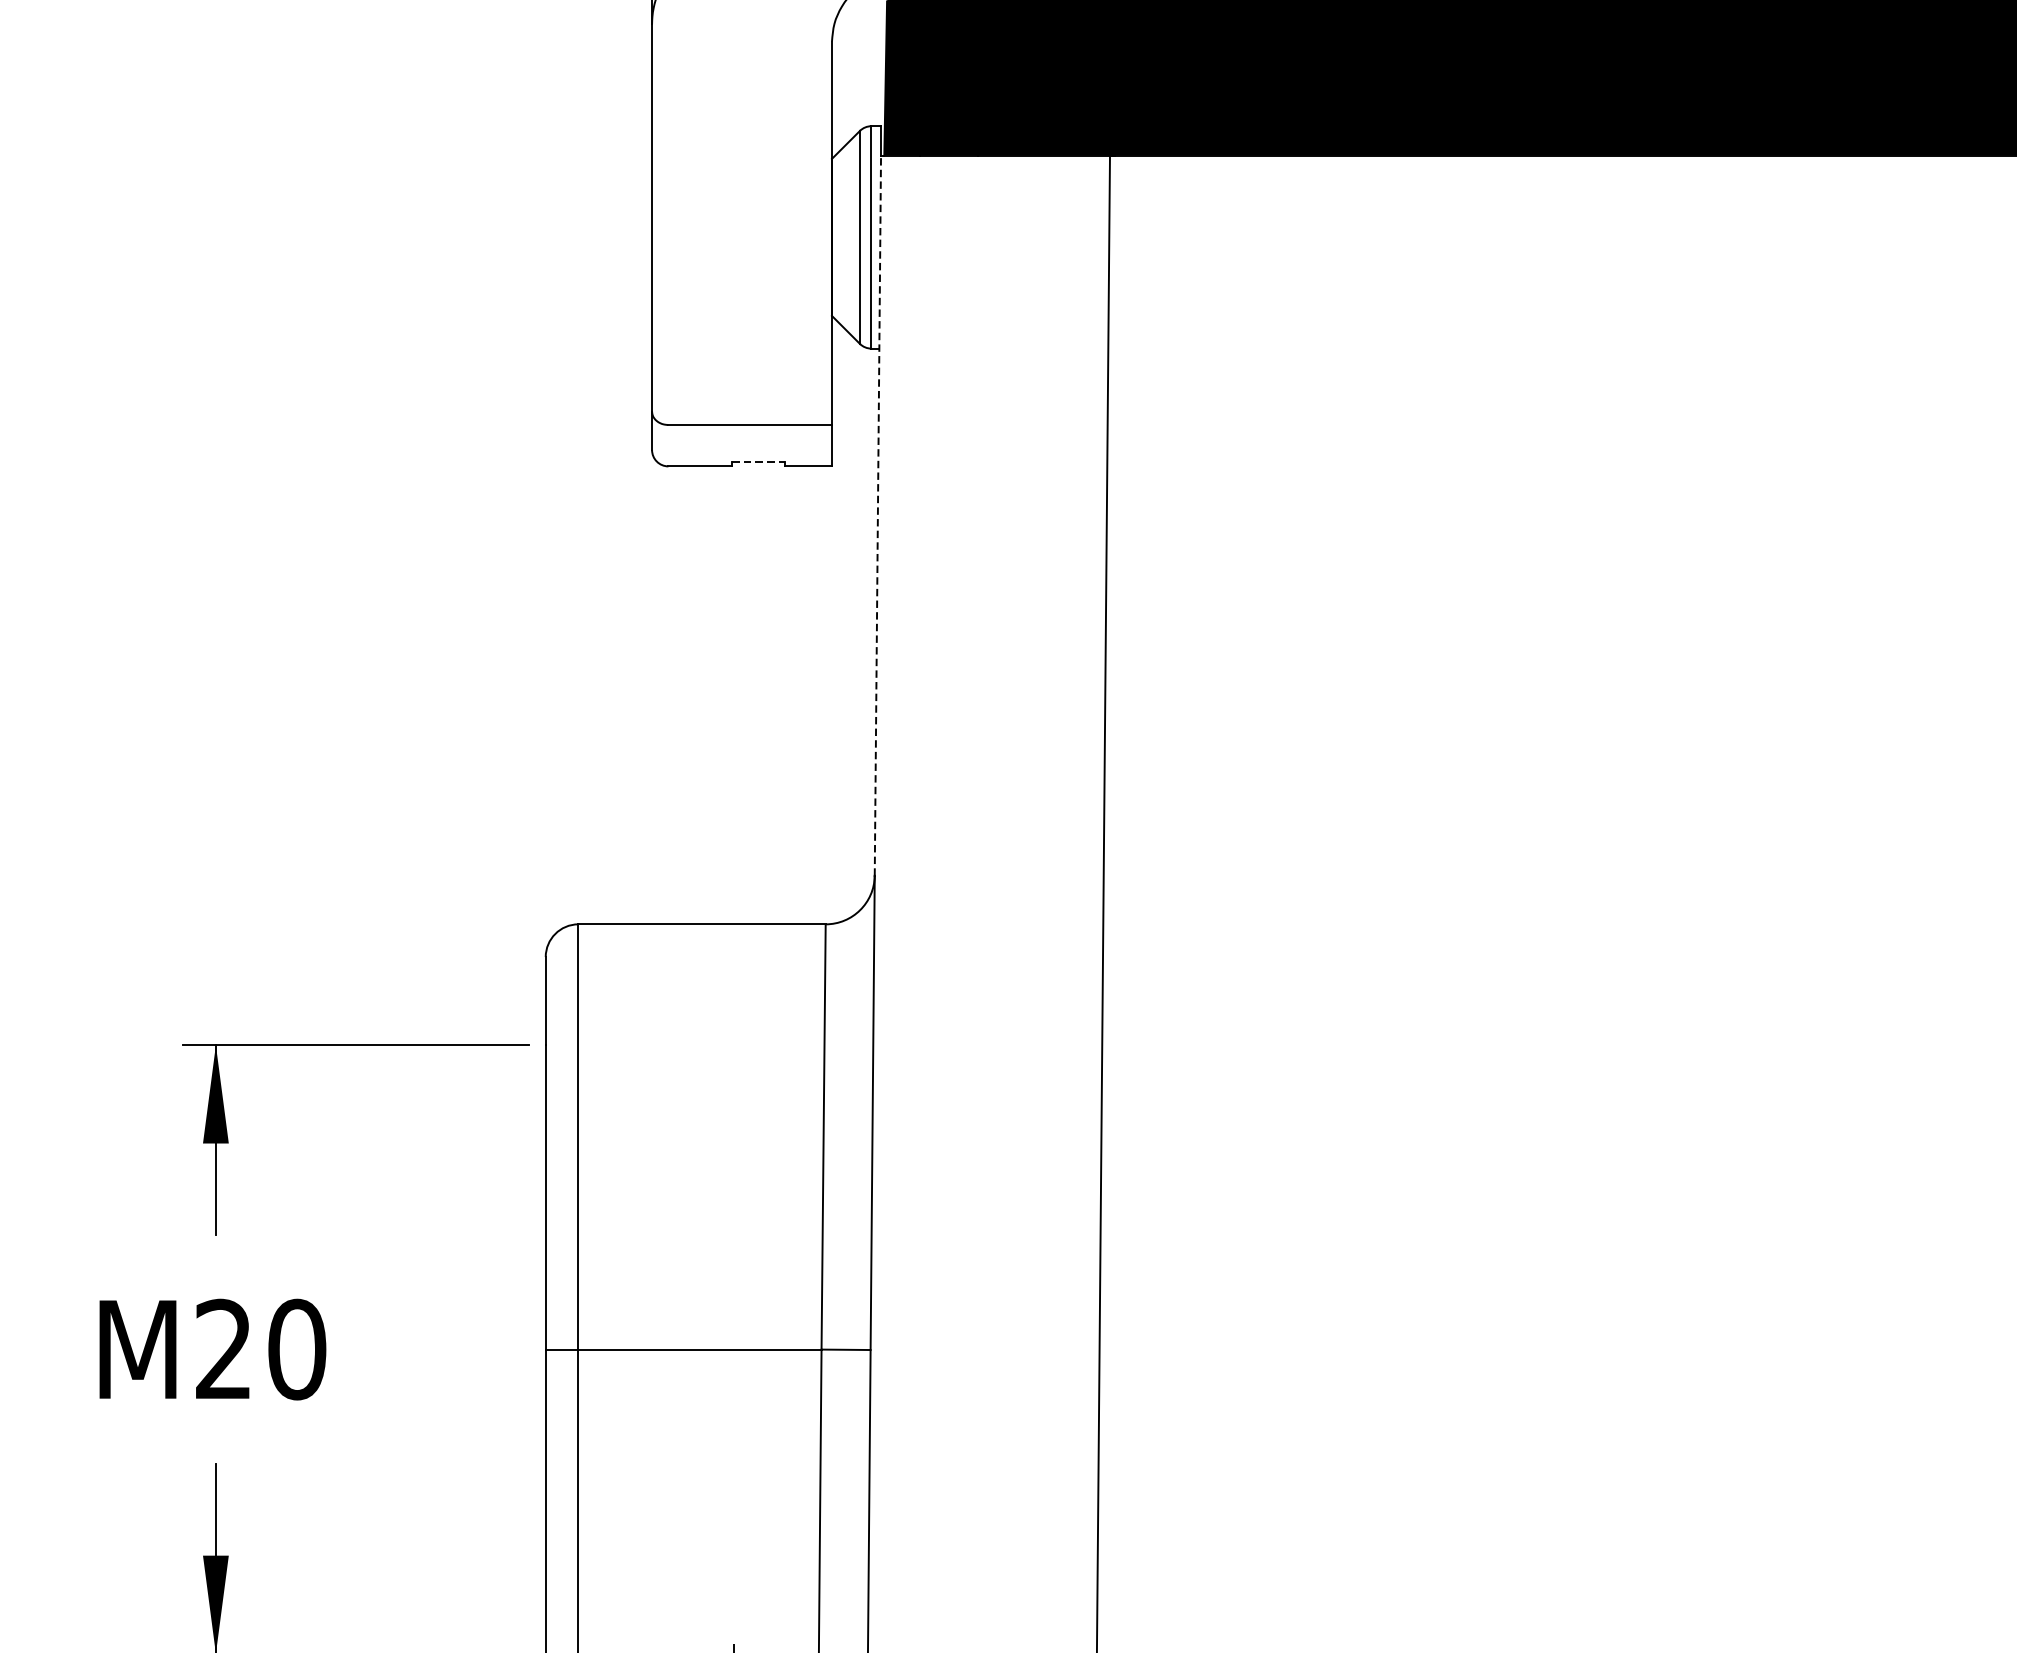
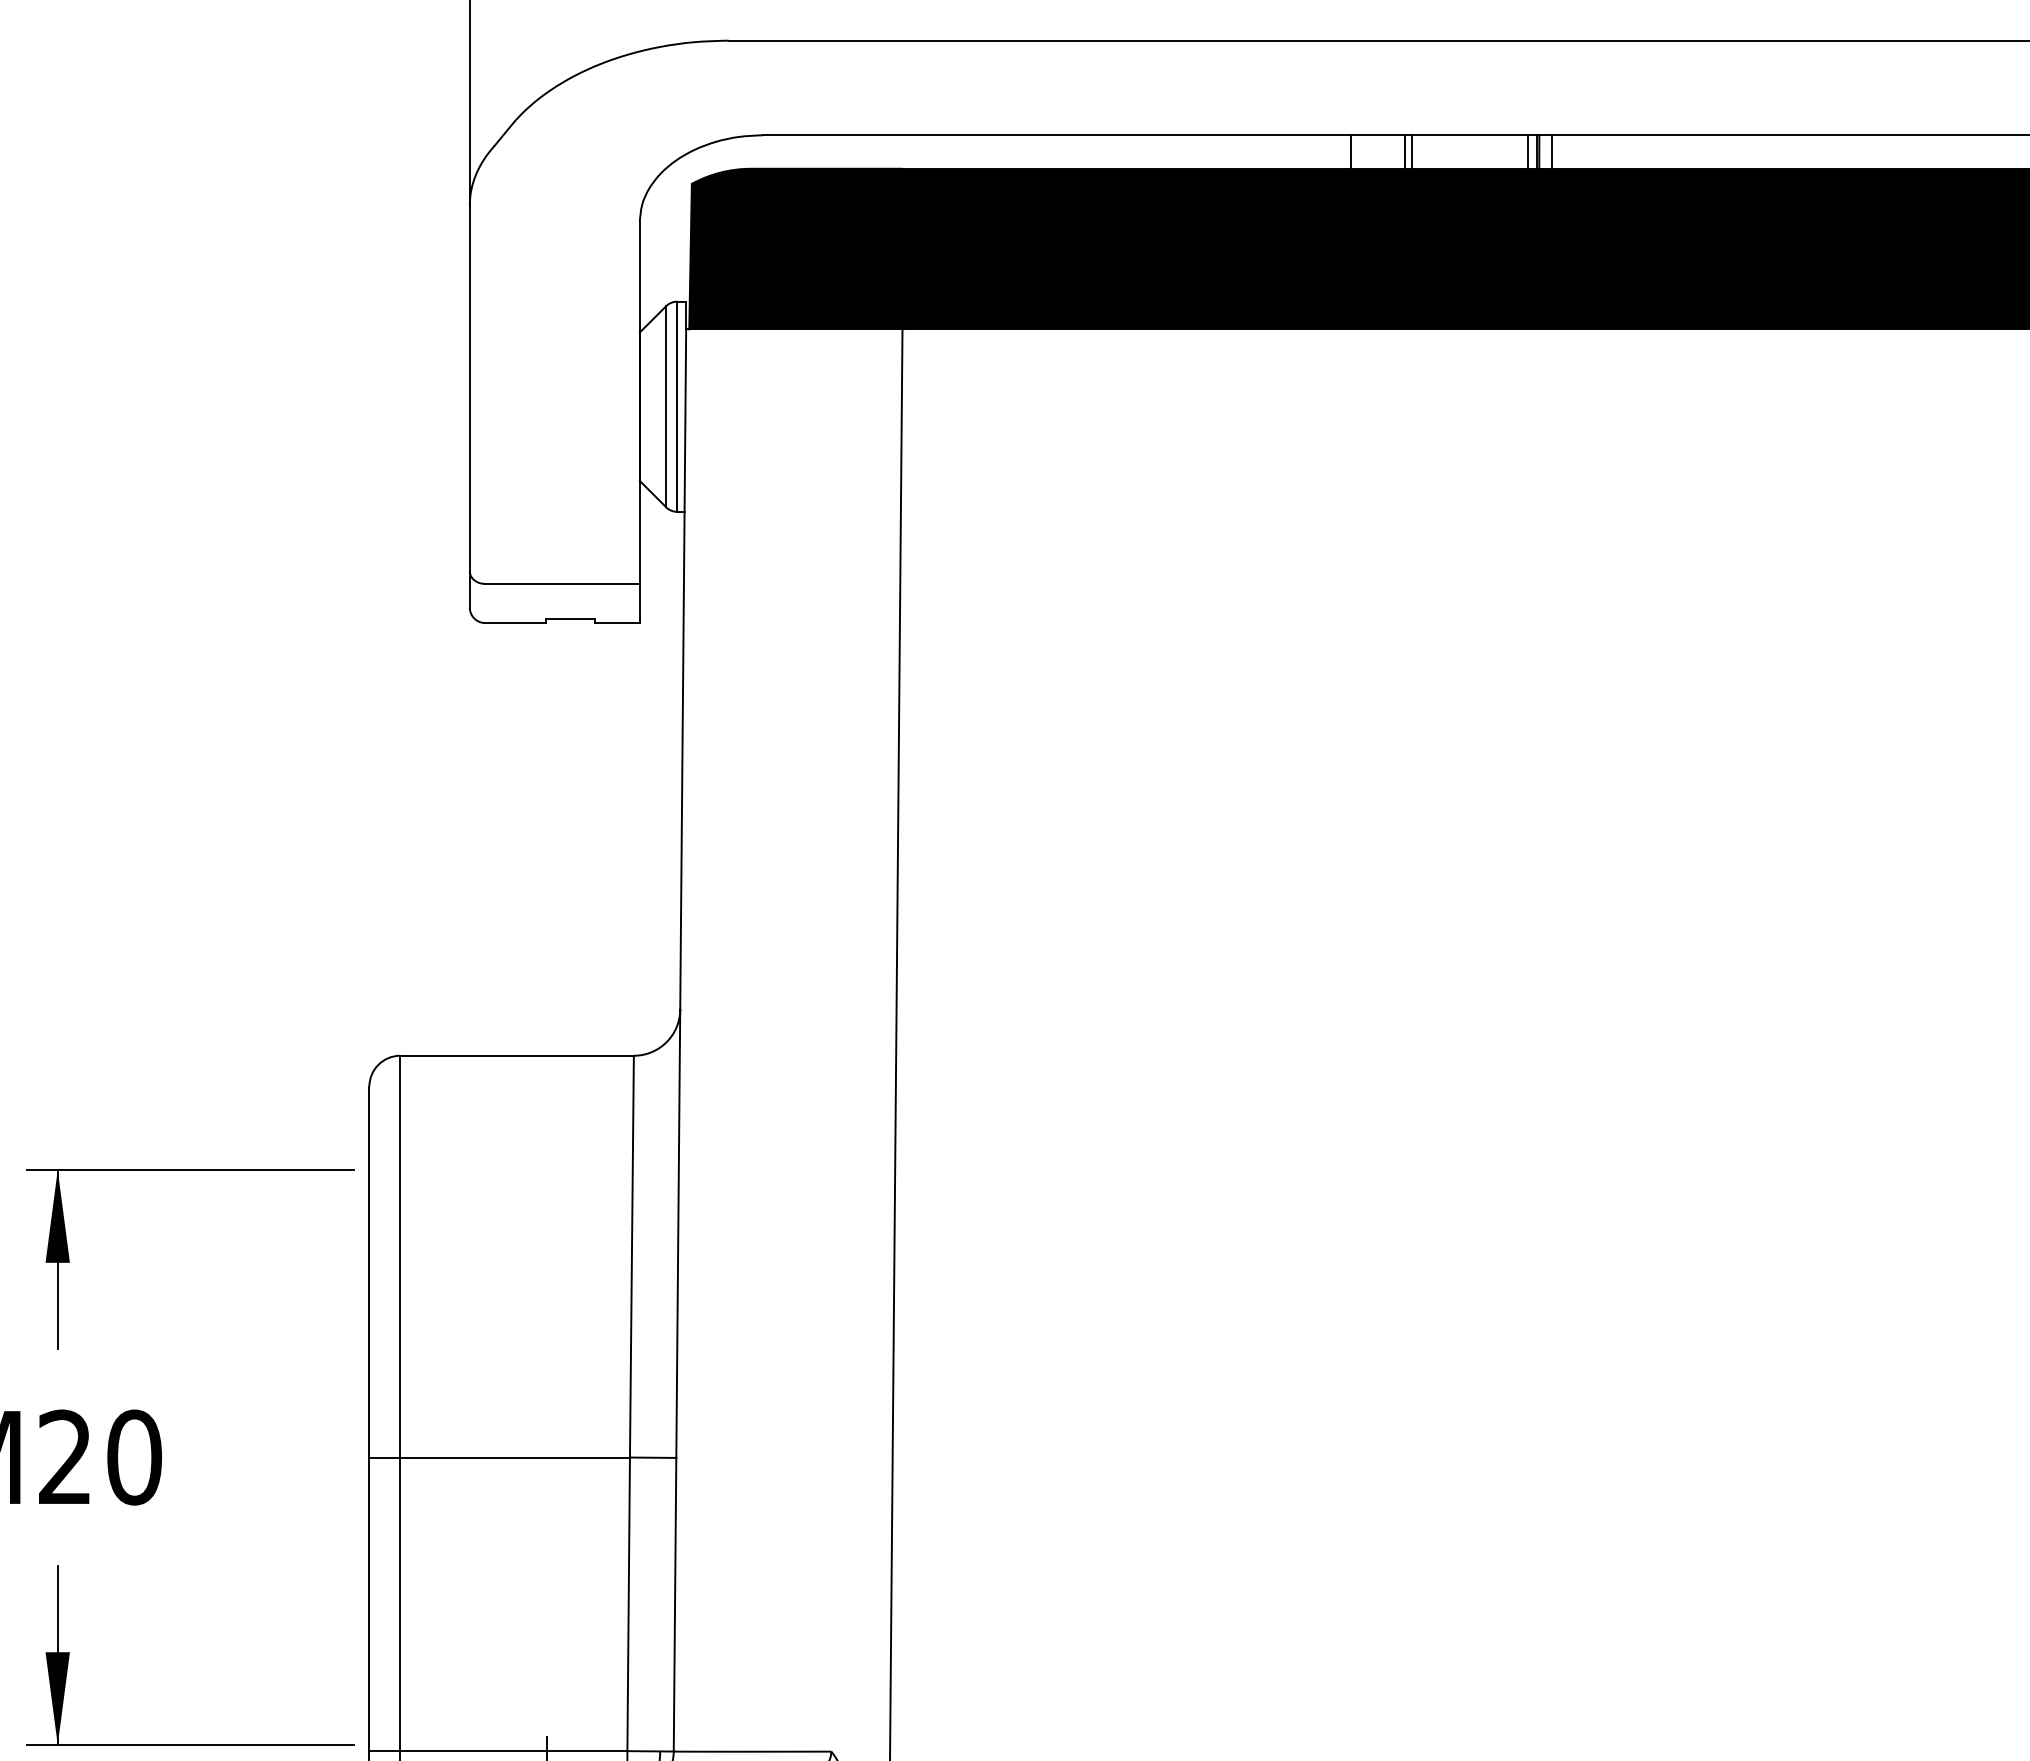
line: (758, 461) -> (570, 618), dashed -> solid
line: (878, 515) -> (683, 669), dashed -> solid

